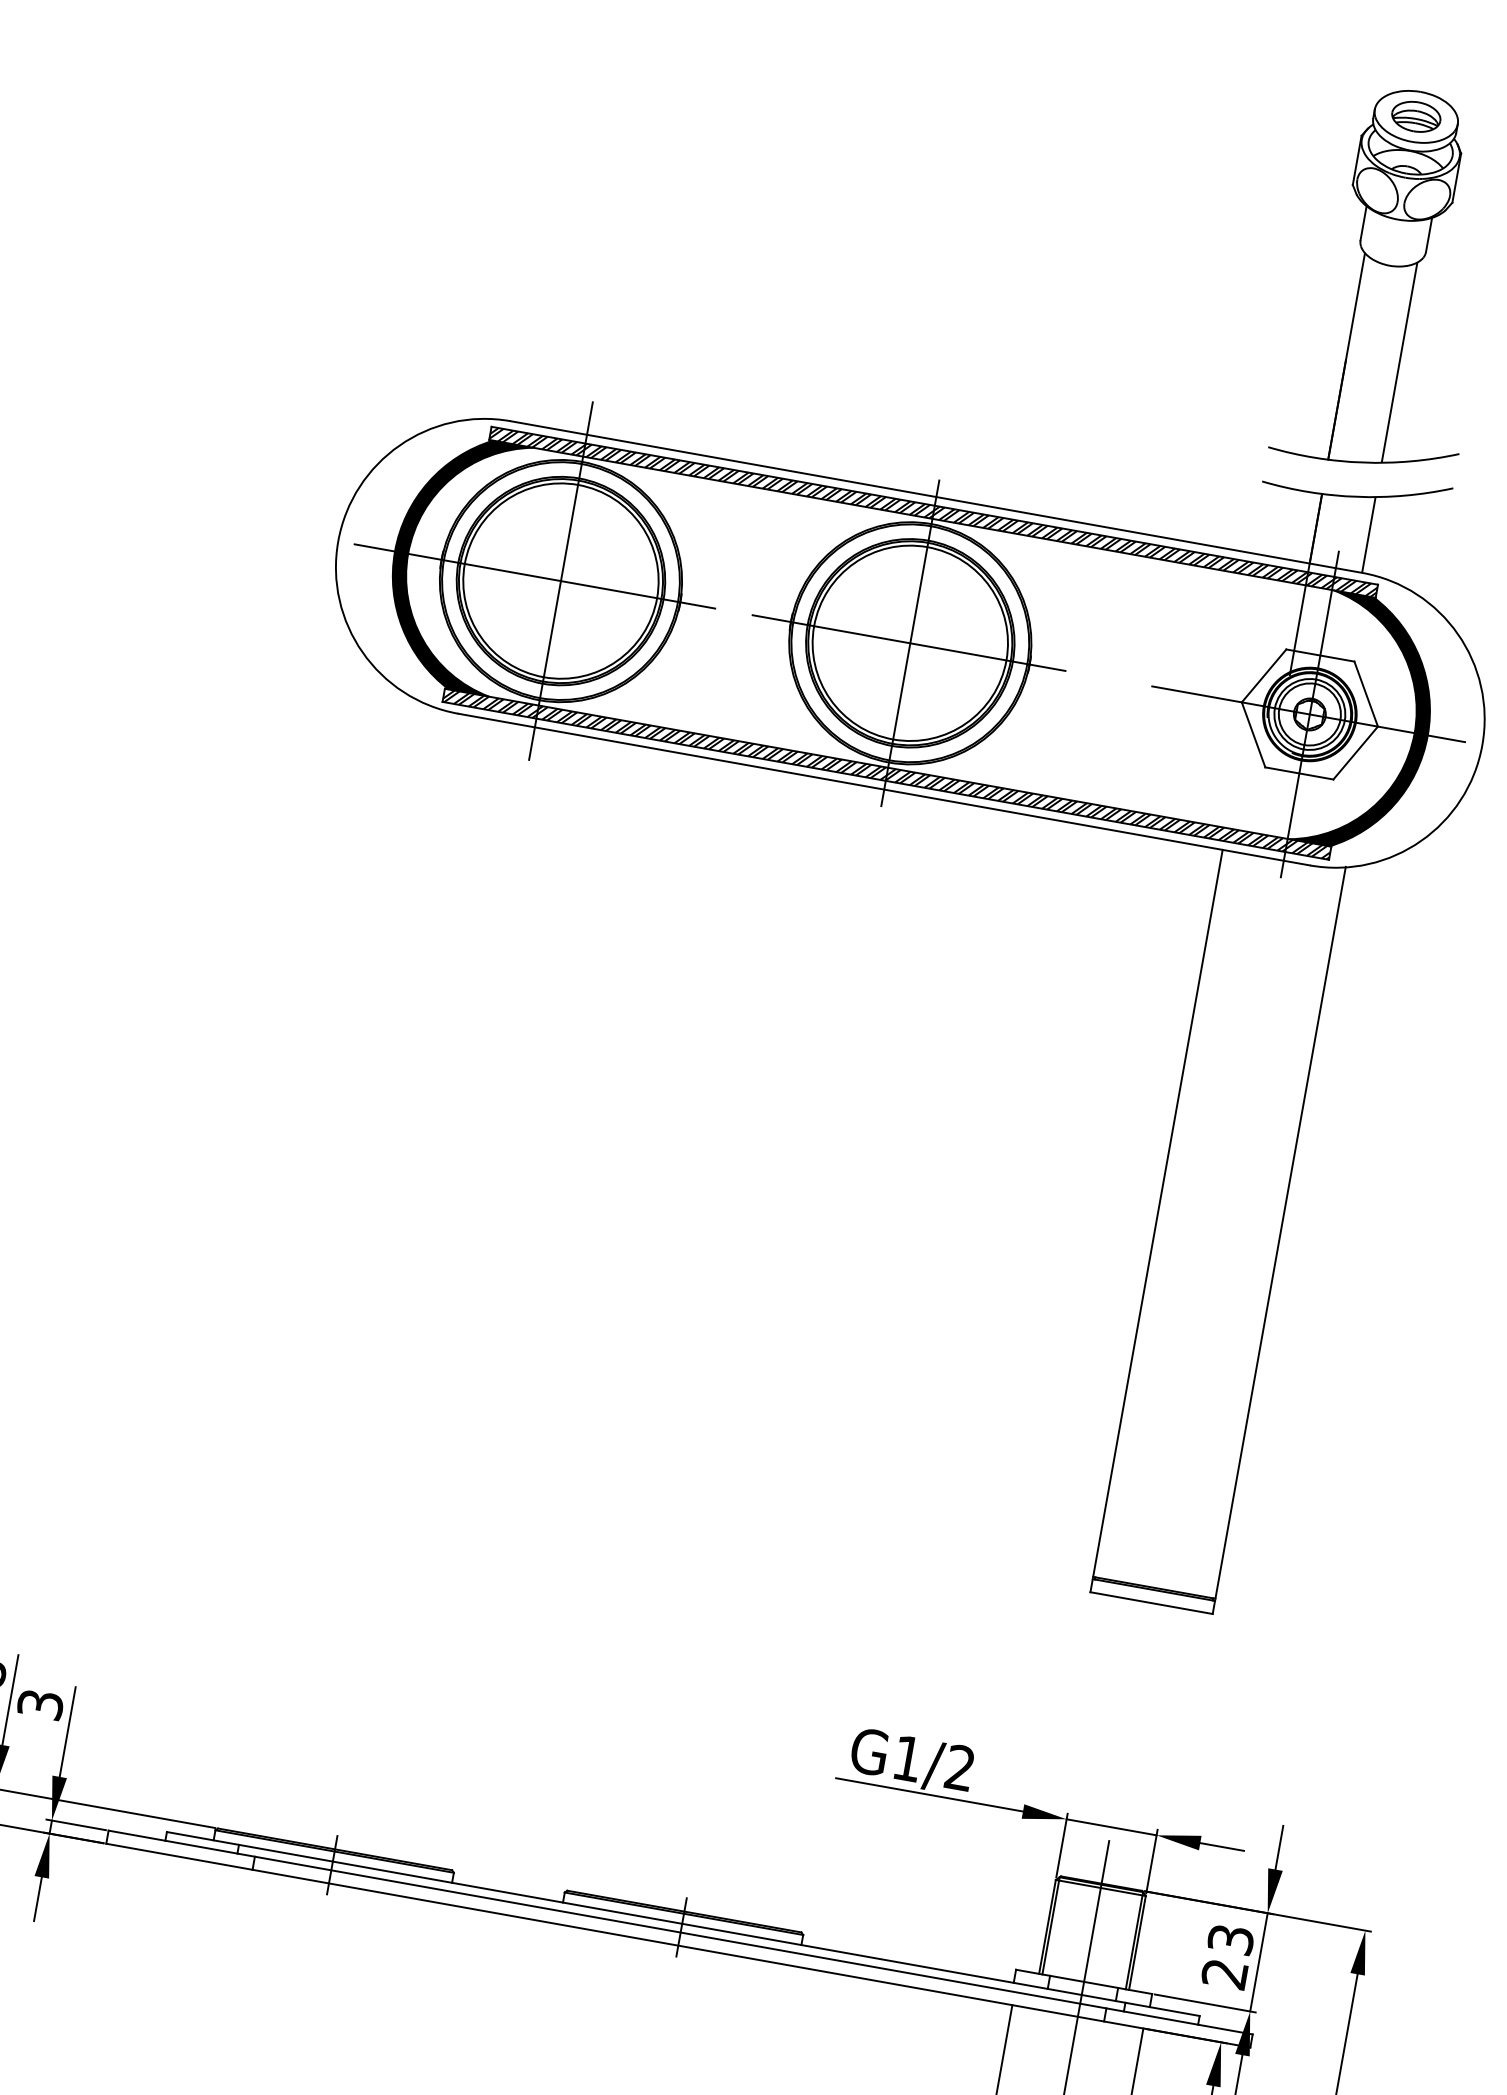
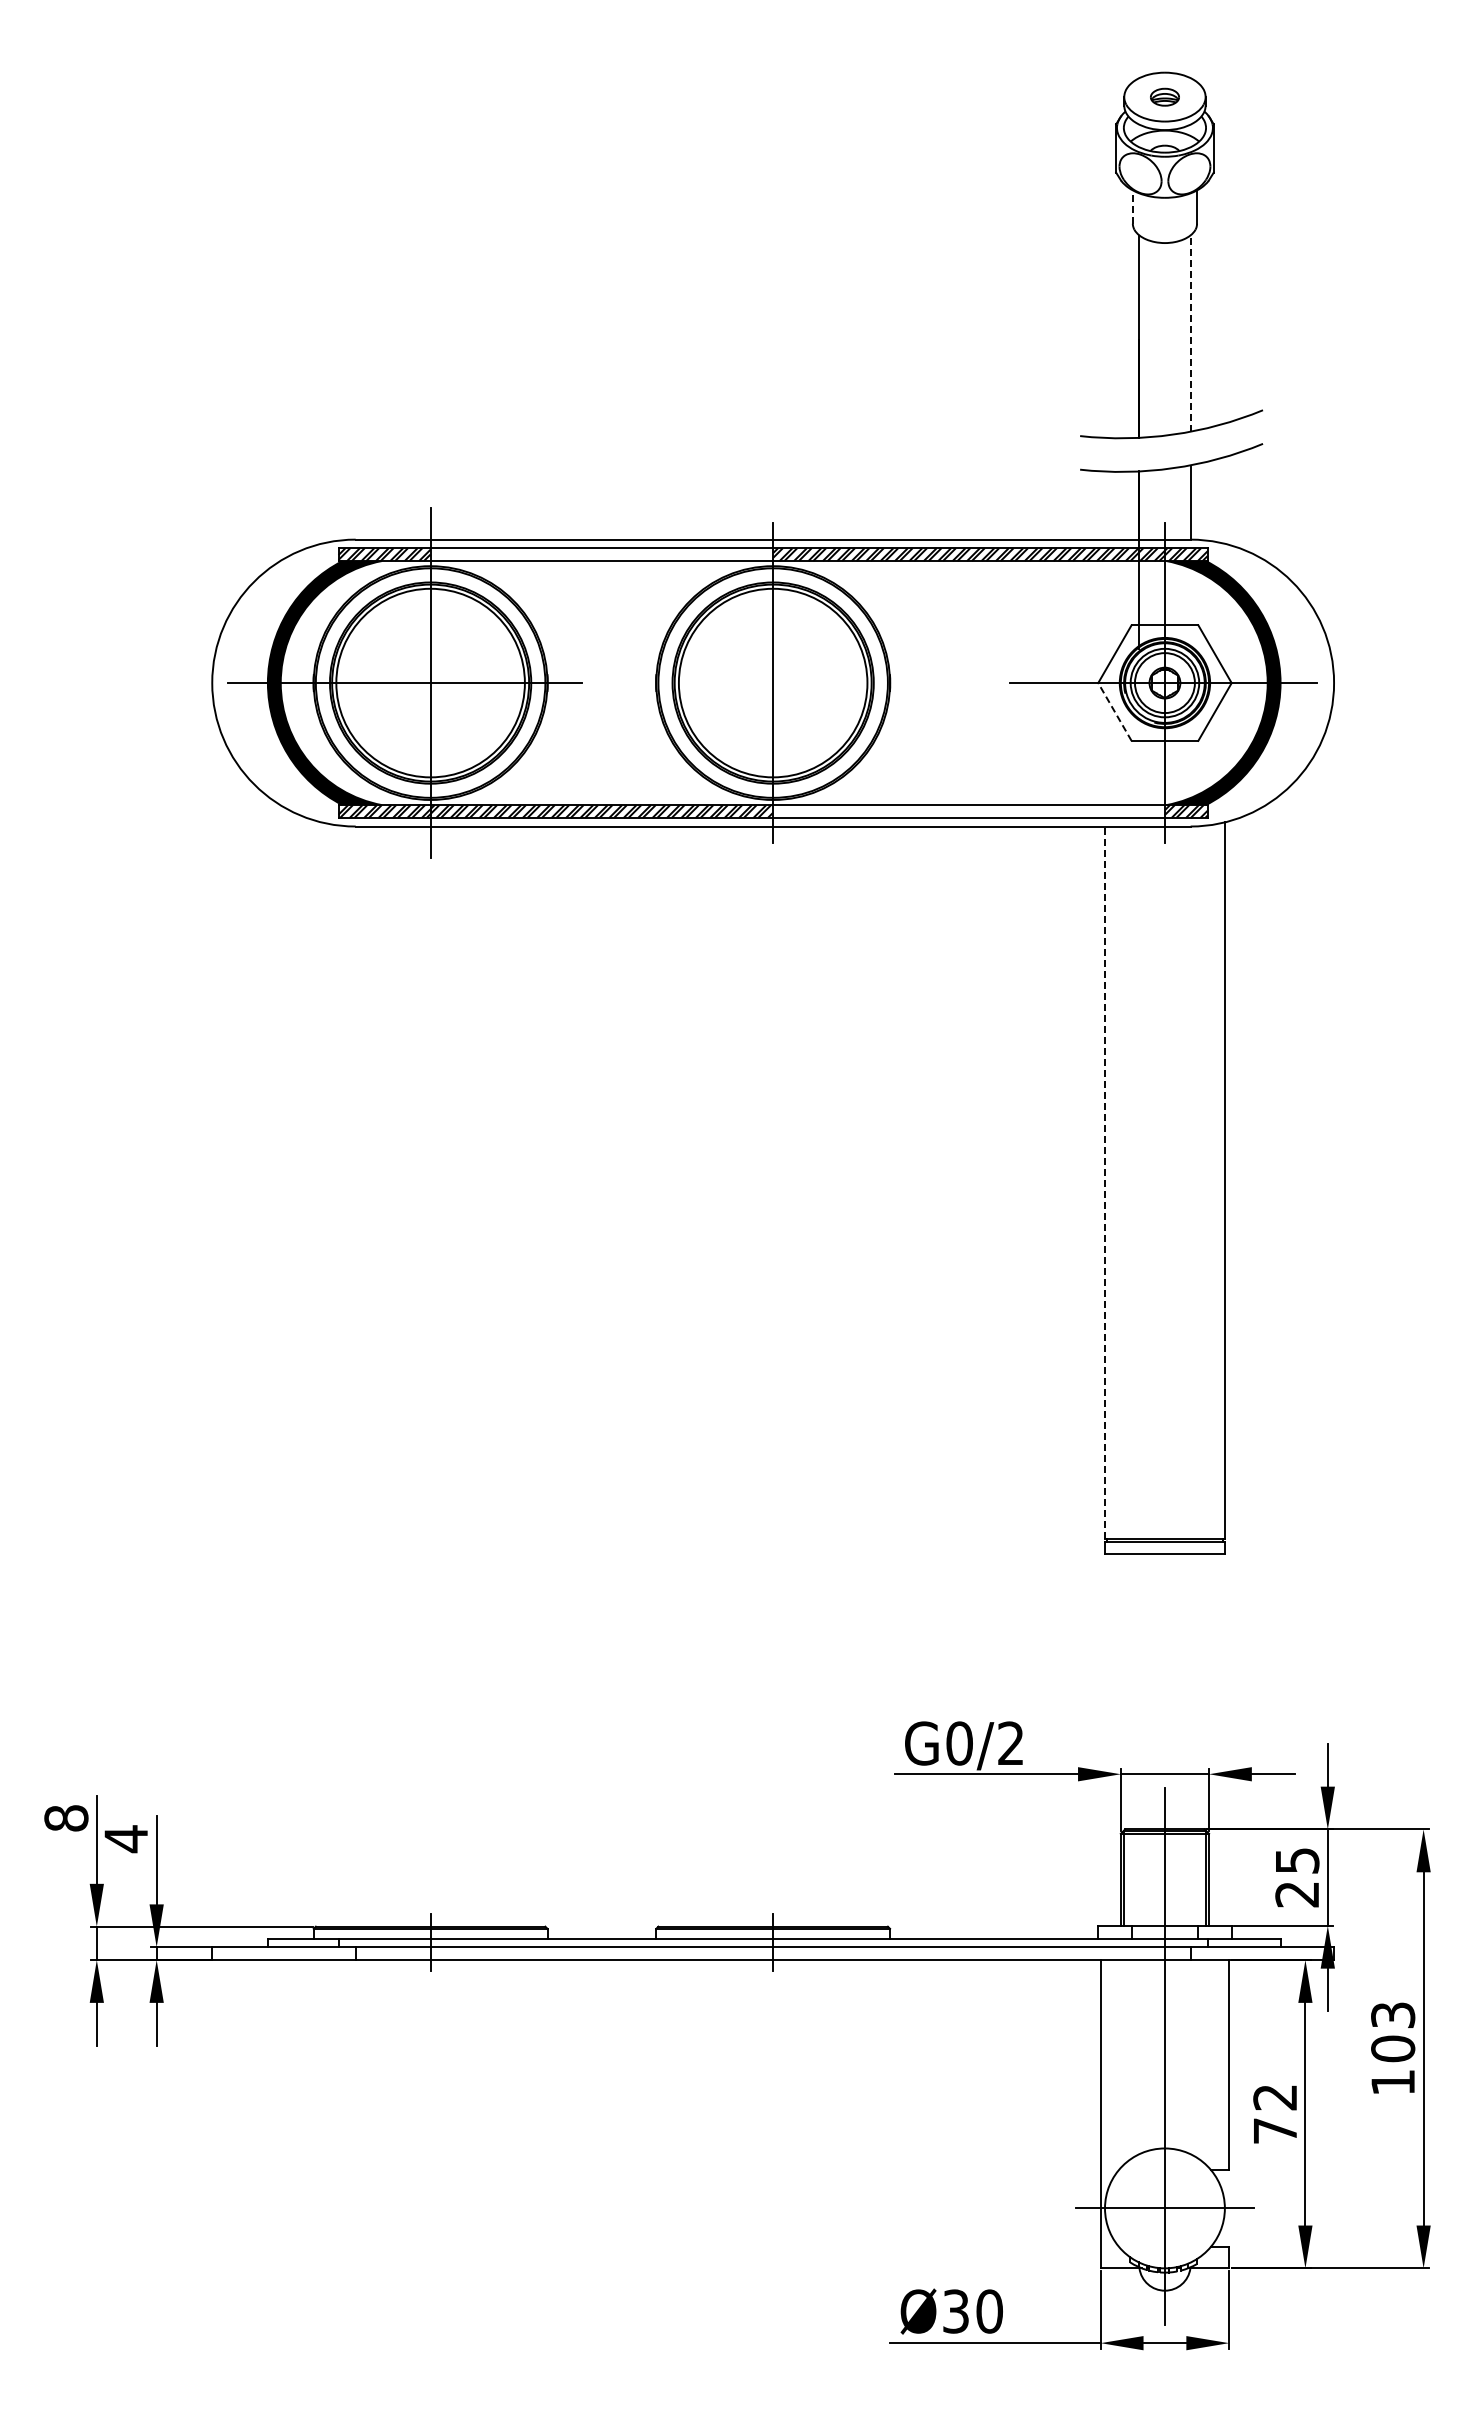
part: (1415, 117) -> (1164, 97), size x0.6
line: (1363, 222) -> (1132, 206), solid -> dashed
line: (1399, 363) -> (1190, 334), solid -> dashed
hatch: (758, 480) -> (601, 554), removed
line: (908, 643) -> (771, 683), removed
line: (1253, 734) -> (1114, 711), solid -> dashed
hatch: (1086, 809) -> (968, 811), removed
line: (1158, 1213) -> (1105, 1182), solid -> dashed
text: (40, 1705) -> (126, 1839), 3 -> 4
text: (907, 1758) -> (959, 1743), G1/2 -> G0/2
text: (1230, 1939) -> (1296, 1860), 23 -> 25

